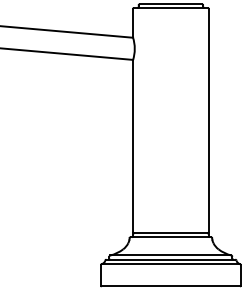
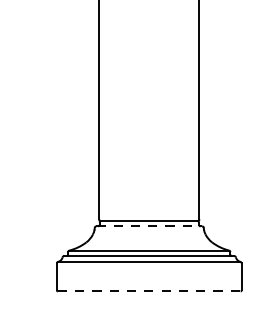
line: (171, 237) -> (150, 226), solid -> dashed
line: (171, 286) -> (150, 291), solid -> dashed

